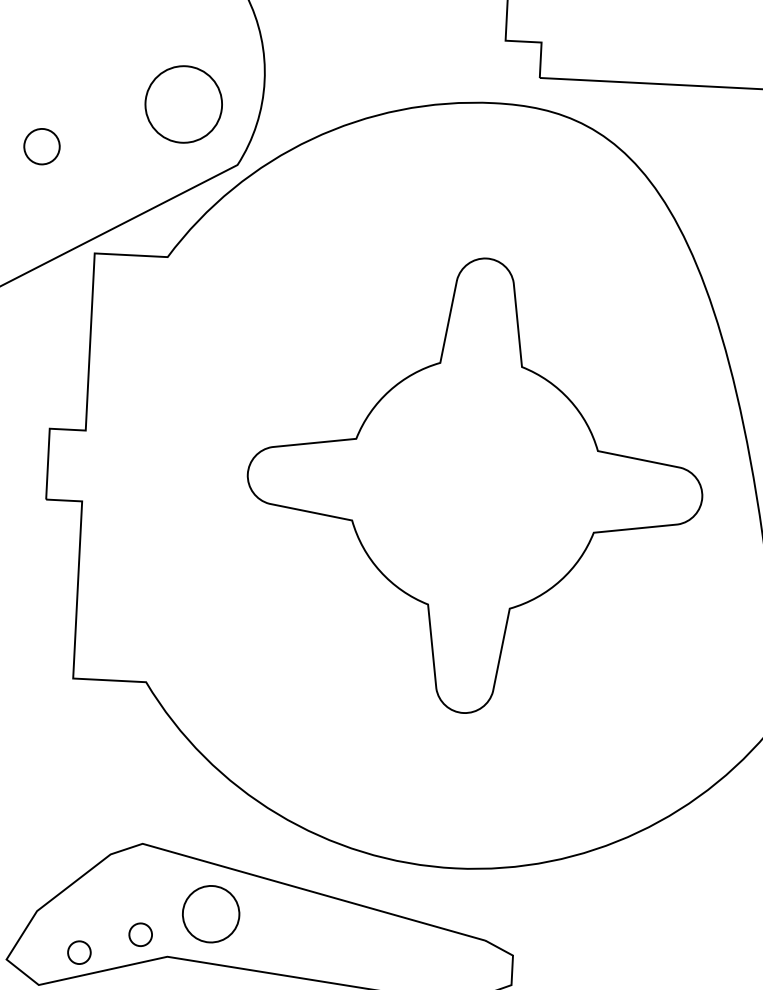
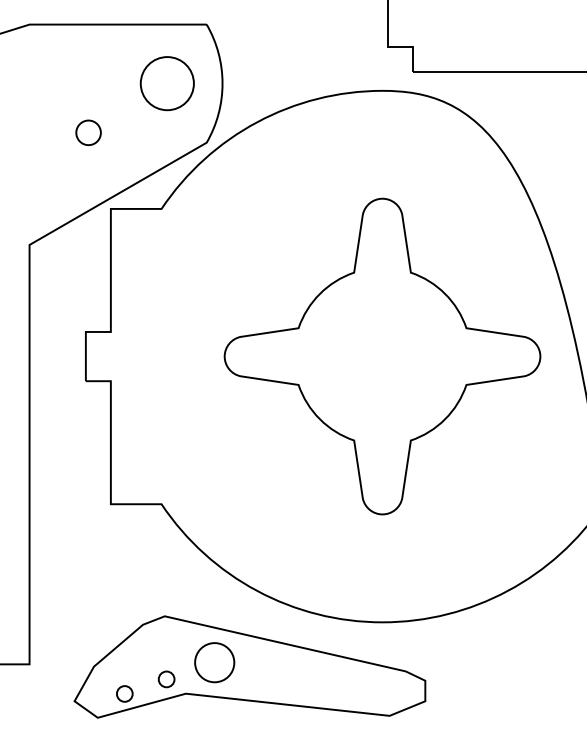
part: (182, 104) -> (166, 83), moved
part: (41, 146) -> (88, 132), moved

